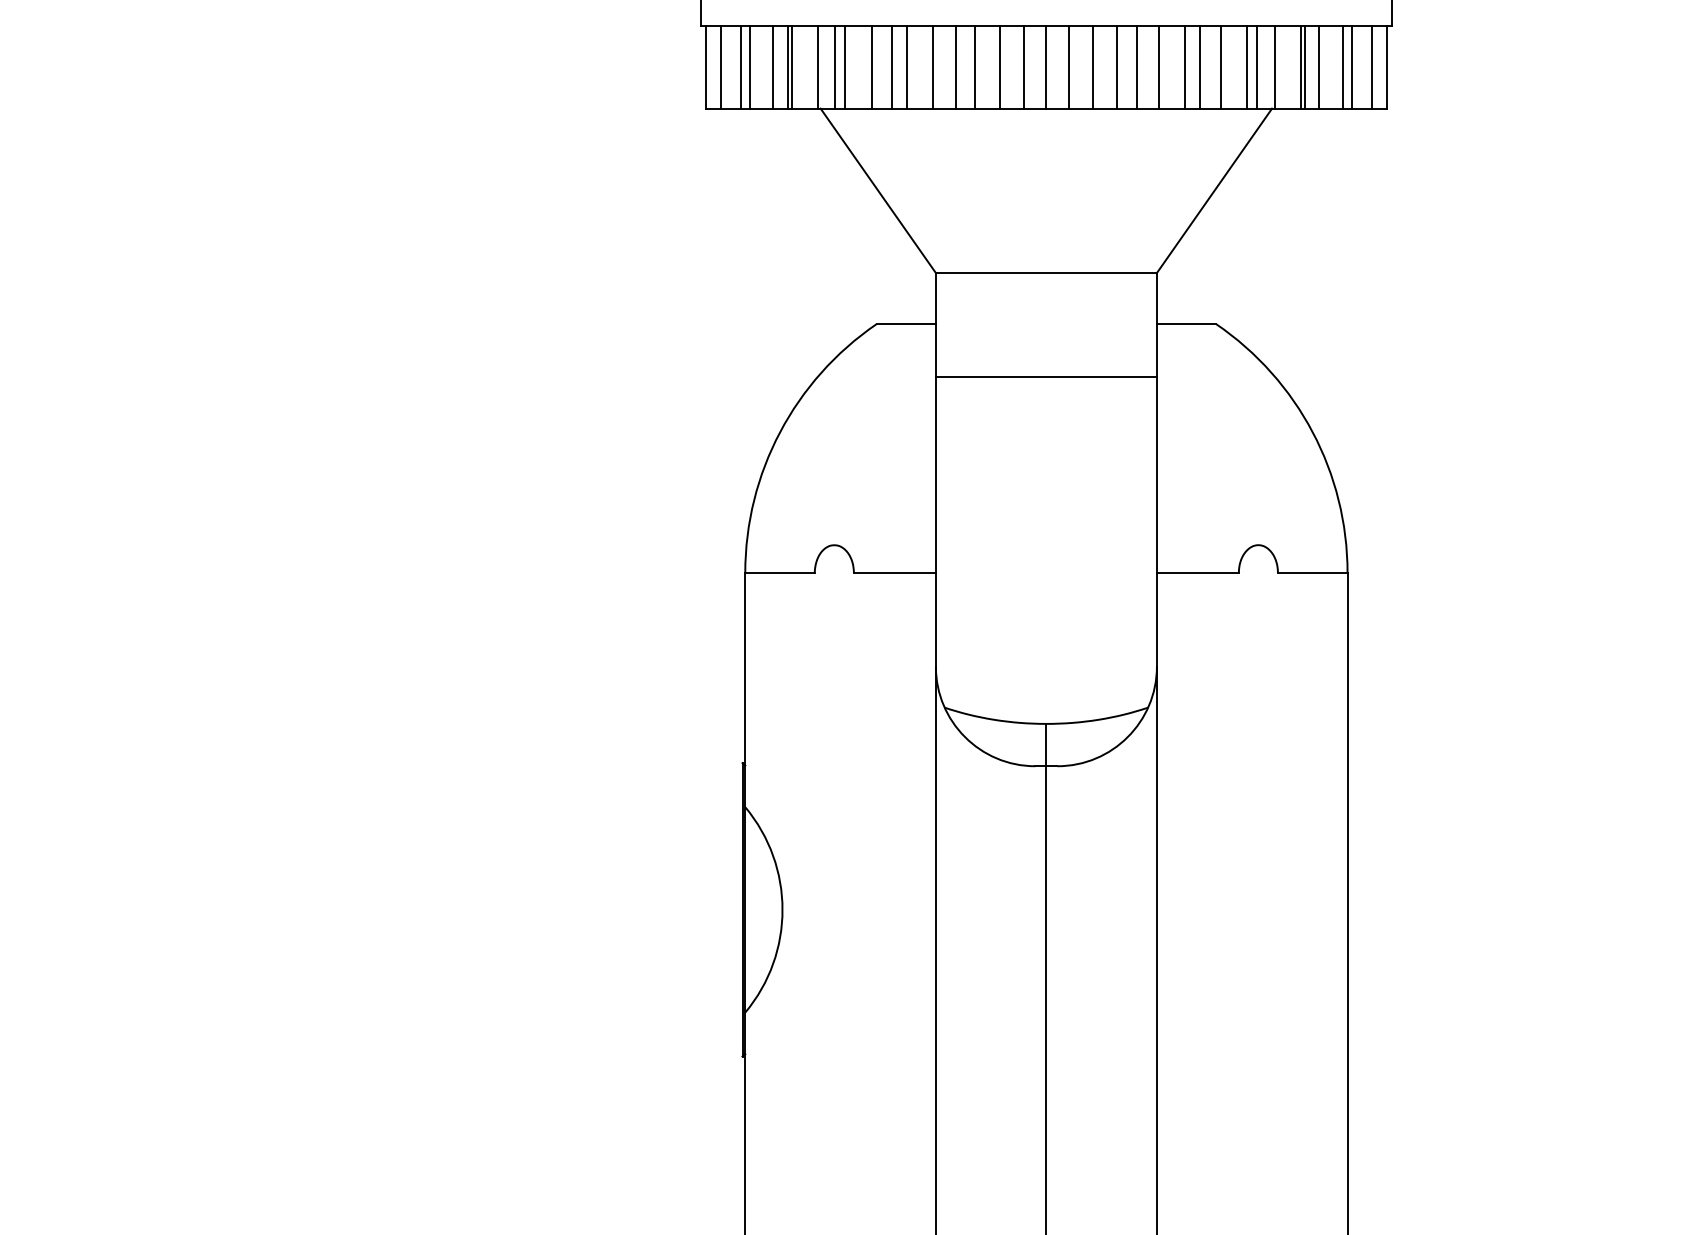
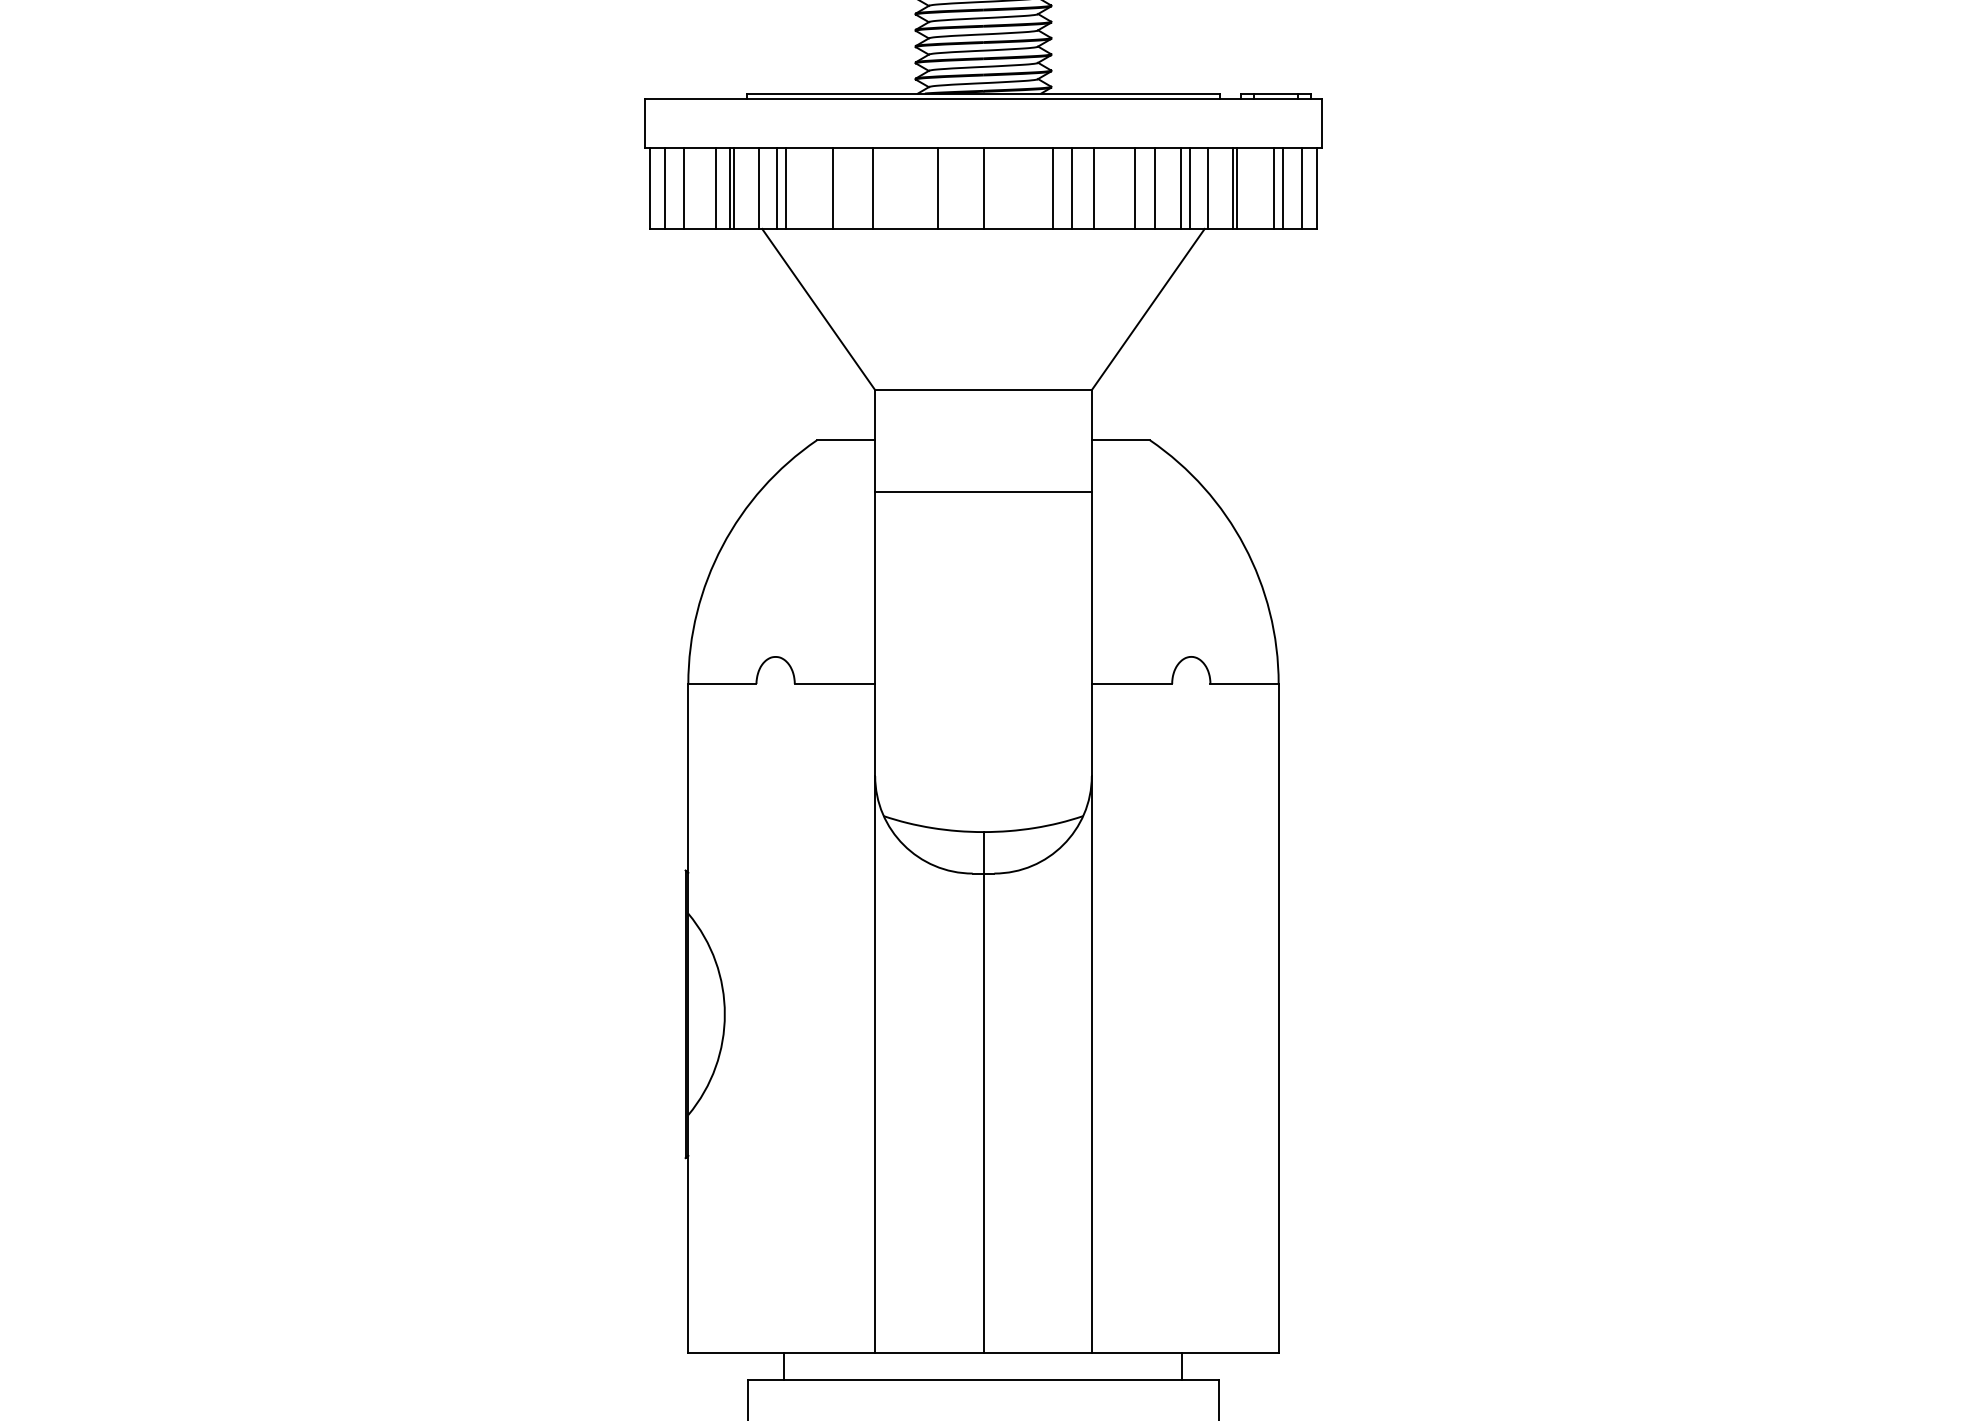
line: (750, 66) -> (693, 187), removed
line: (871, 66) -> (812, 187), removed
line: (907, 66) -> (847, 187), removed
line: (956, 66) -> (895, 187), removed
line: (974, 66) -> (913, 187), removed
line: (1023, 66) -> (961, 187), removed
line: (1068, 66) -> (1005, 187), removed
line: (1092, 66) -> (1028, 187), removed
line: (1185, 66) -> (1119, 187), removed
line: (1319, 66) -> (1251, 187), removed

